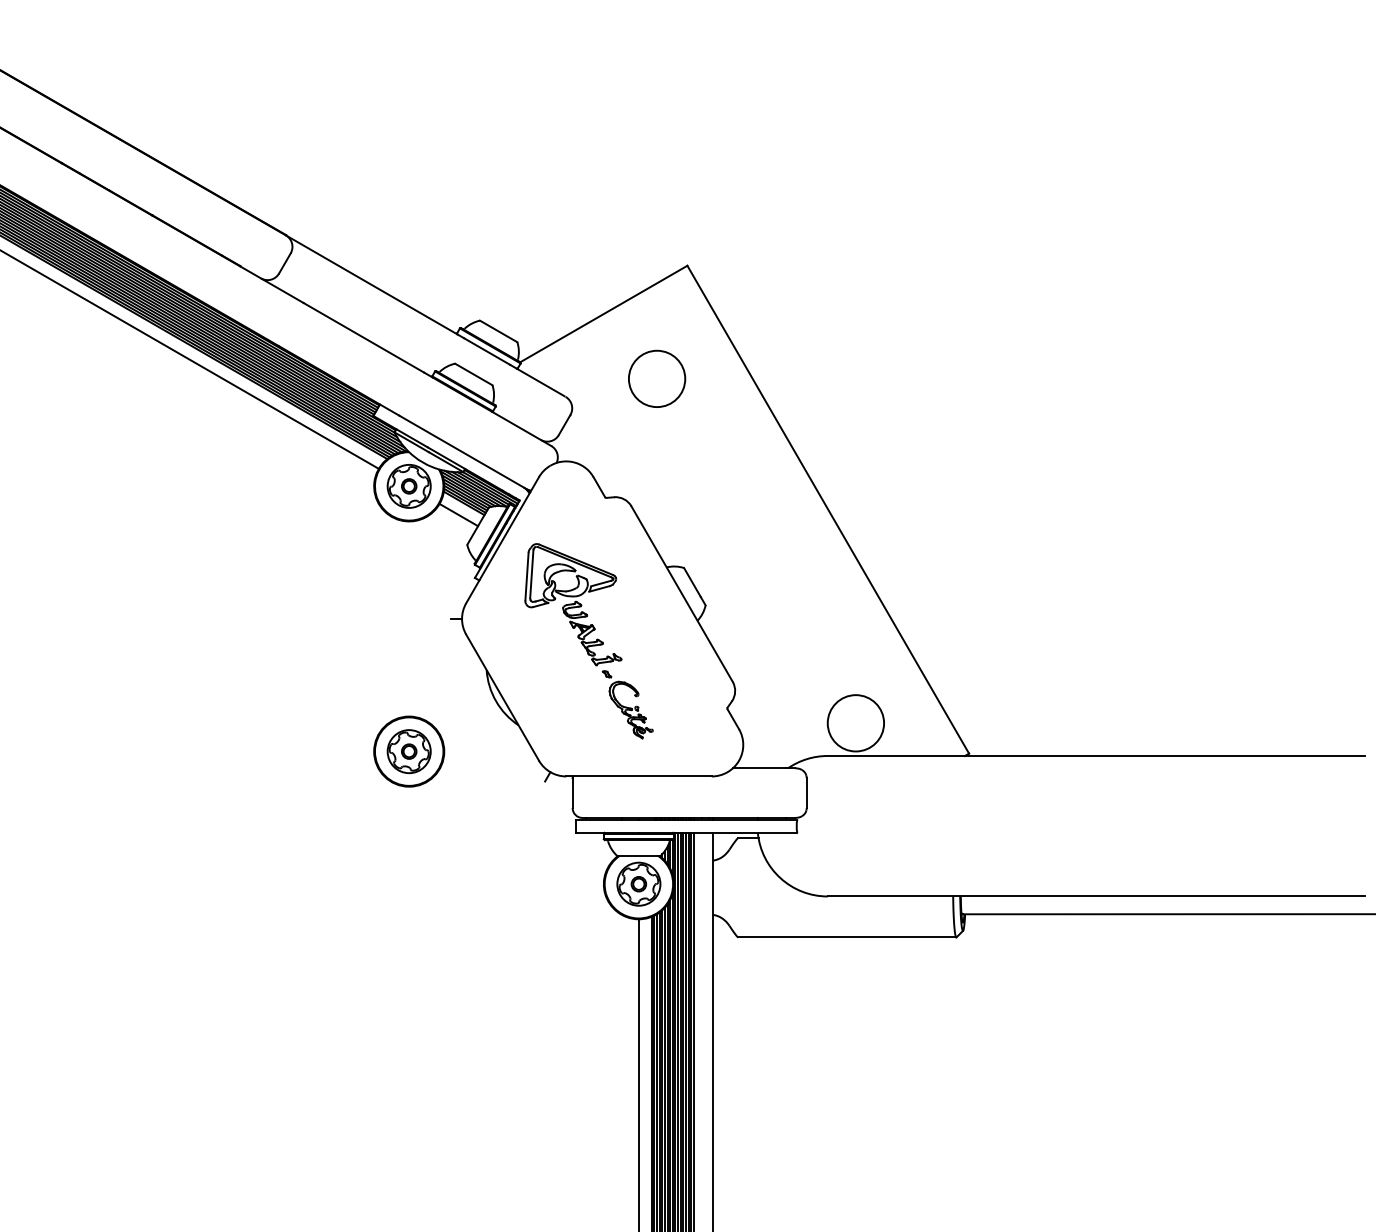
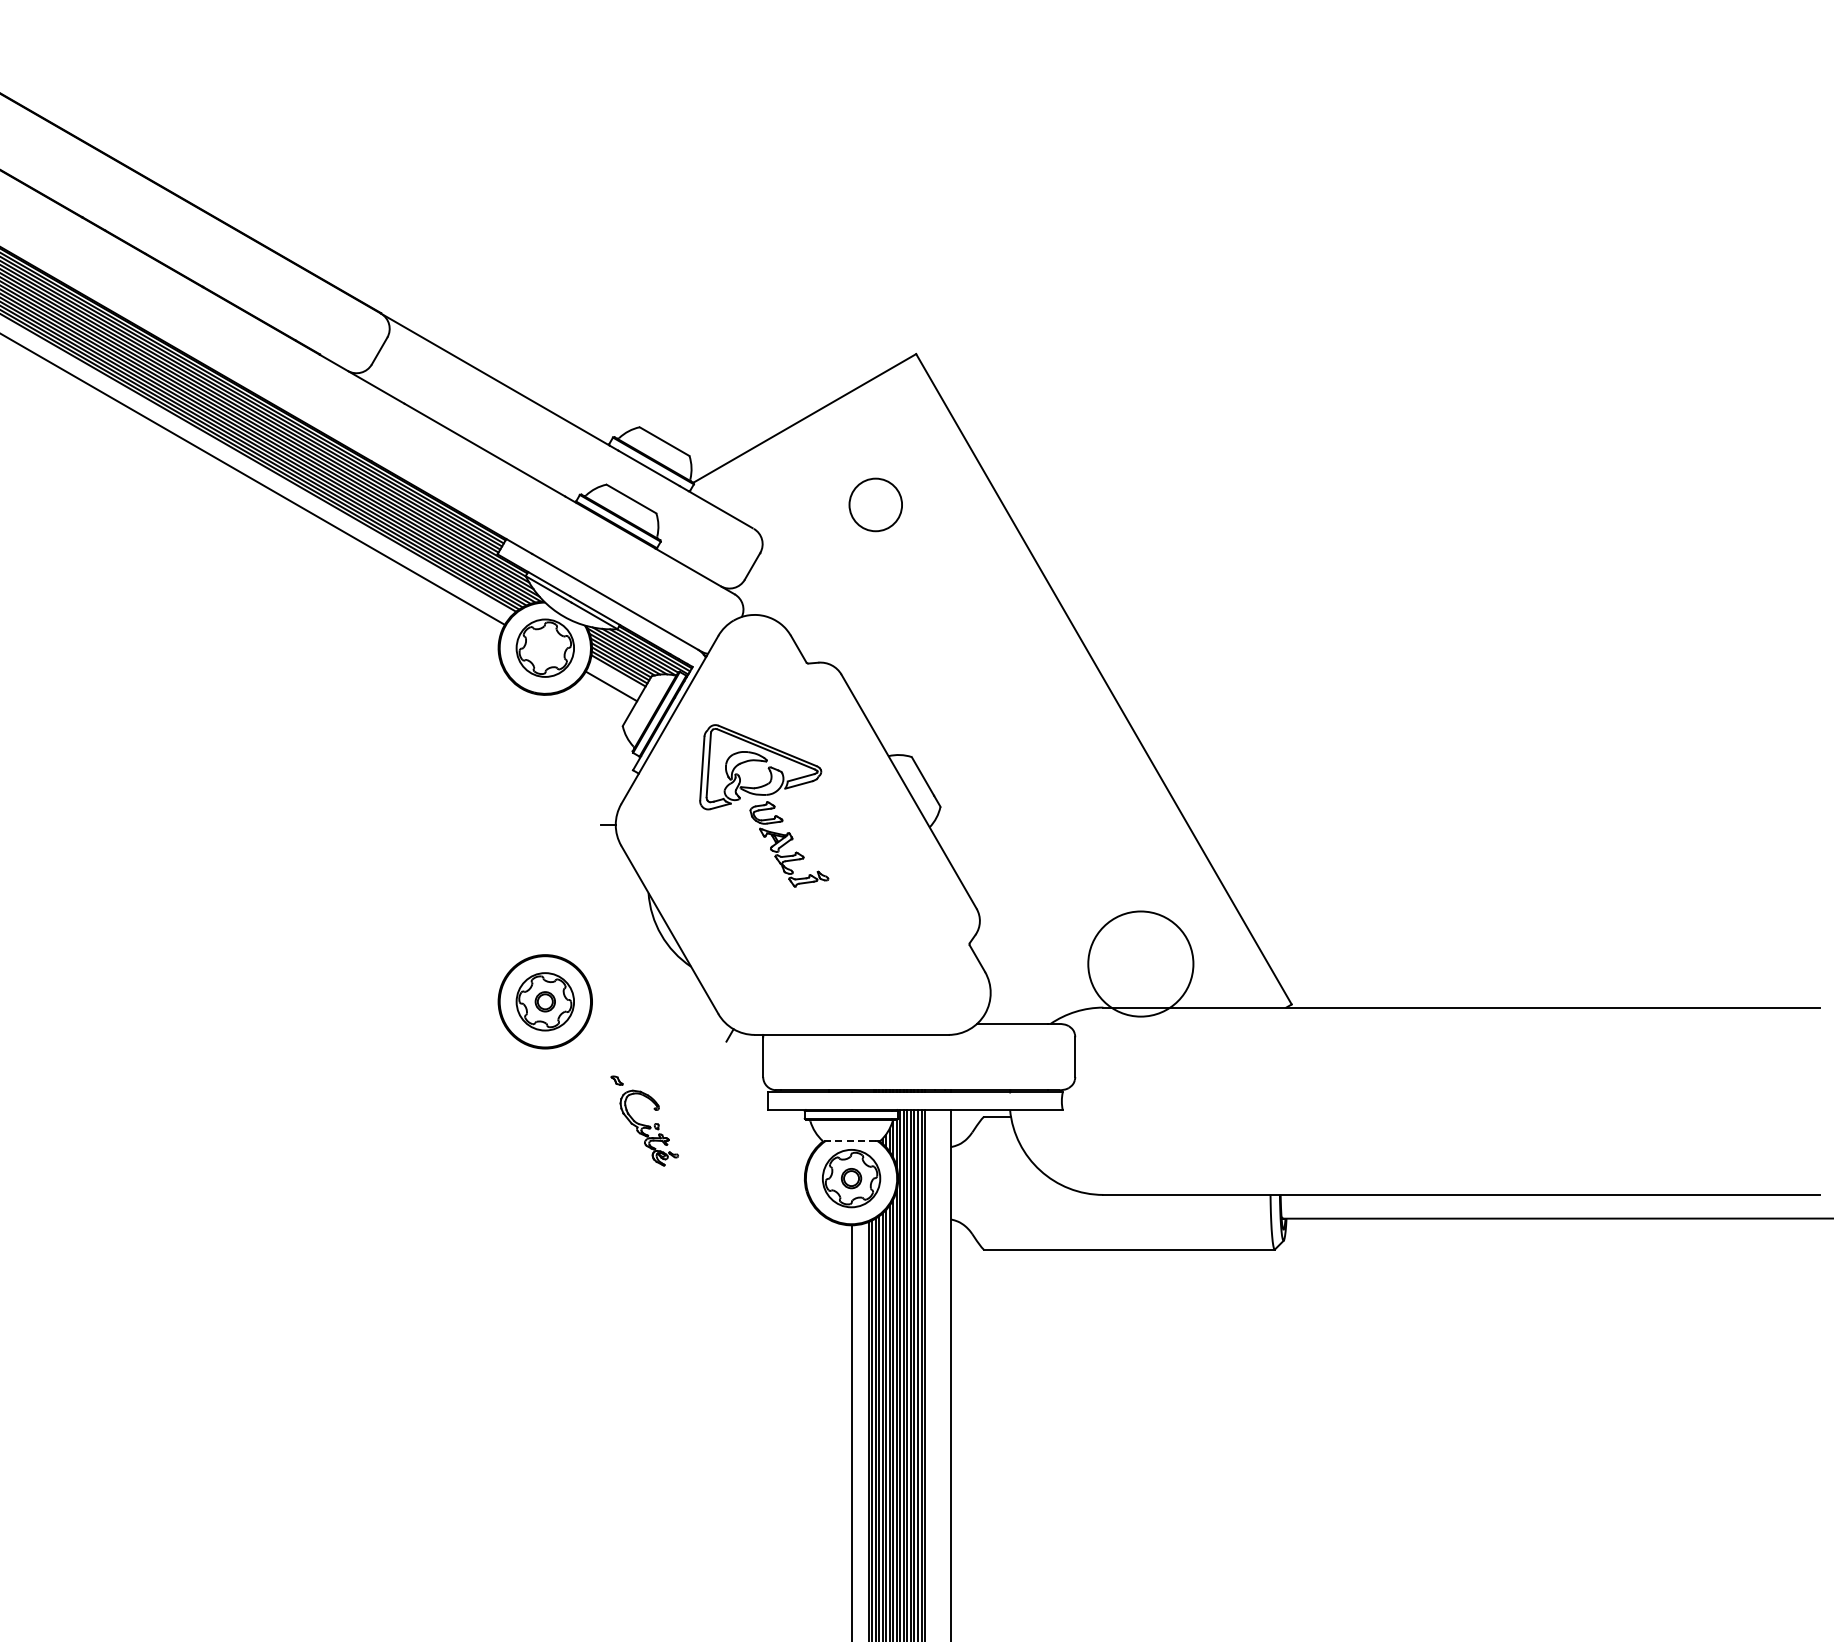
circle: (656, 378) -> (875, 504), size x0.7
part: (408, 485) -> (544, 647), removed
part: (627, 704) -> (644, 1120), moved
circle: (855, 722) -> (1140, 963), size x1.4
line: (637, 856) -> (849, 1141), solid -> dashed

